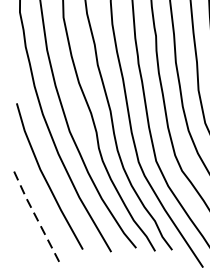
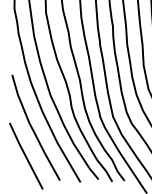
line: (35, 216) -> (25, 156), dashed -> solid

